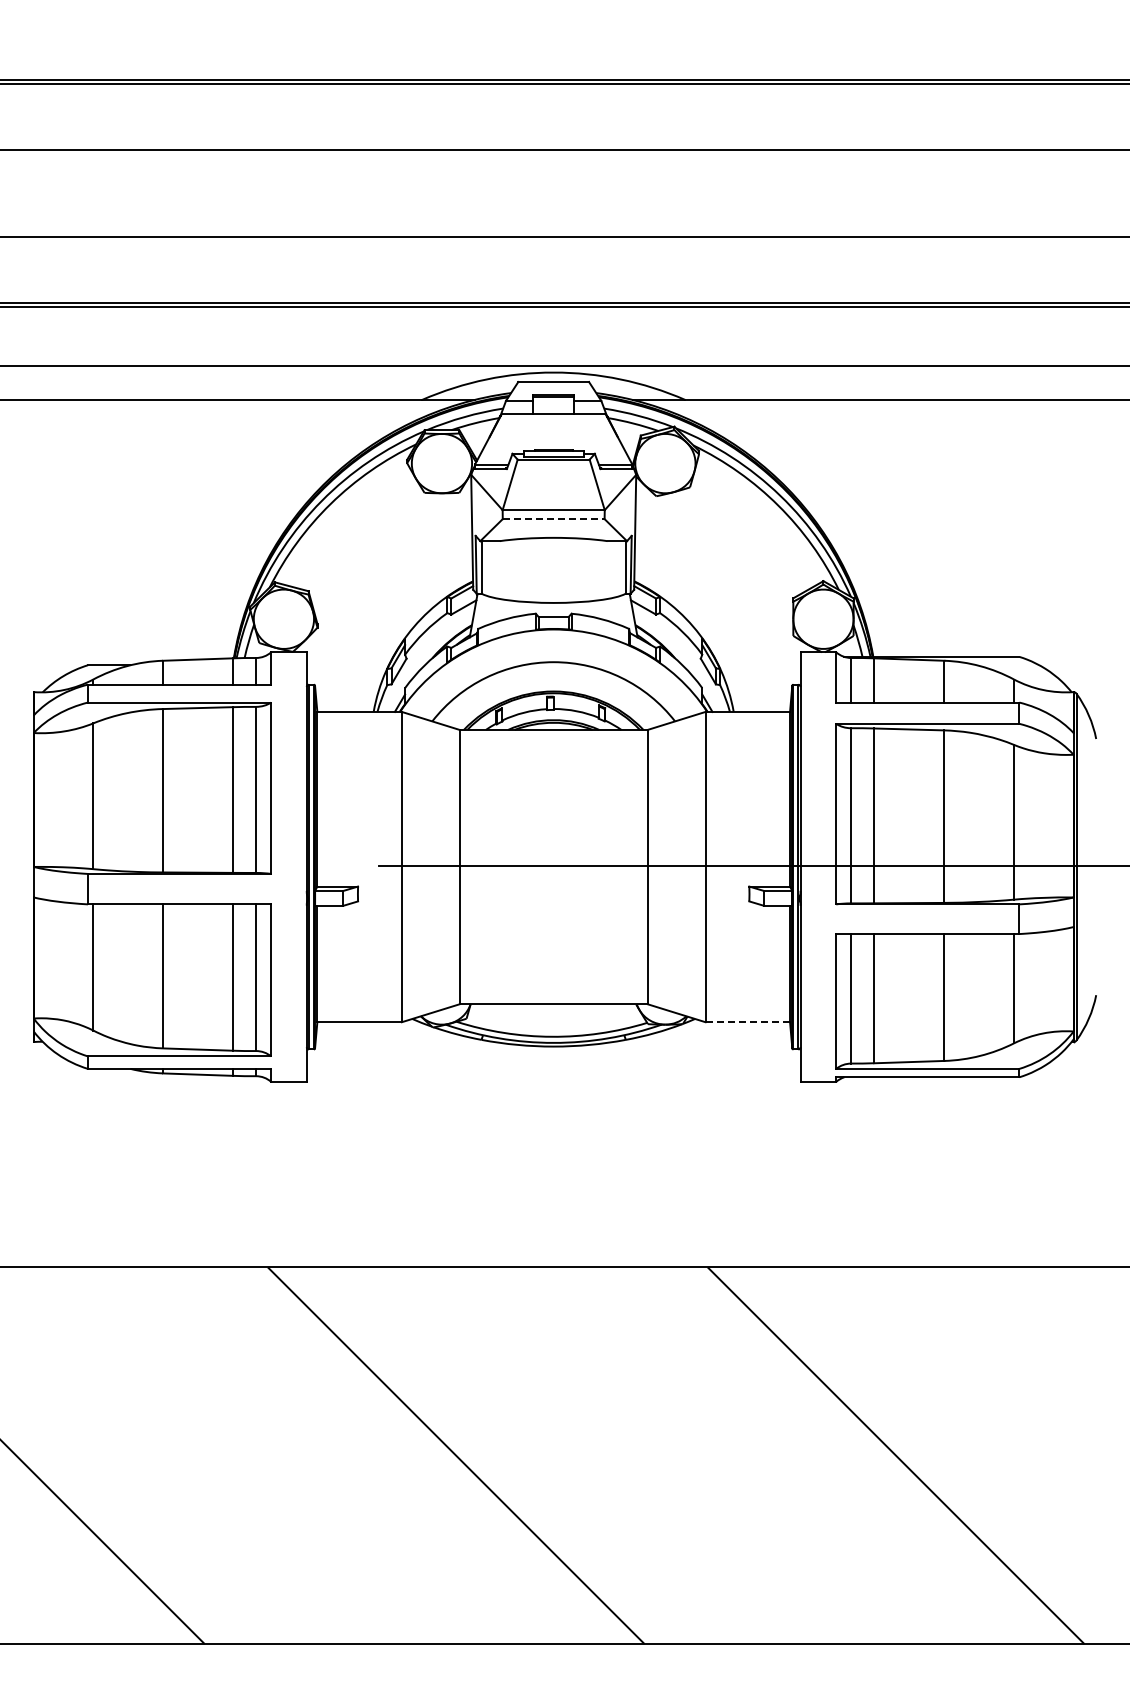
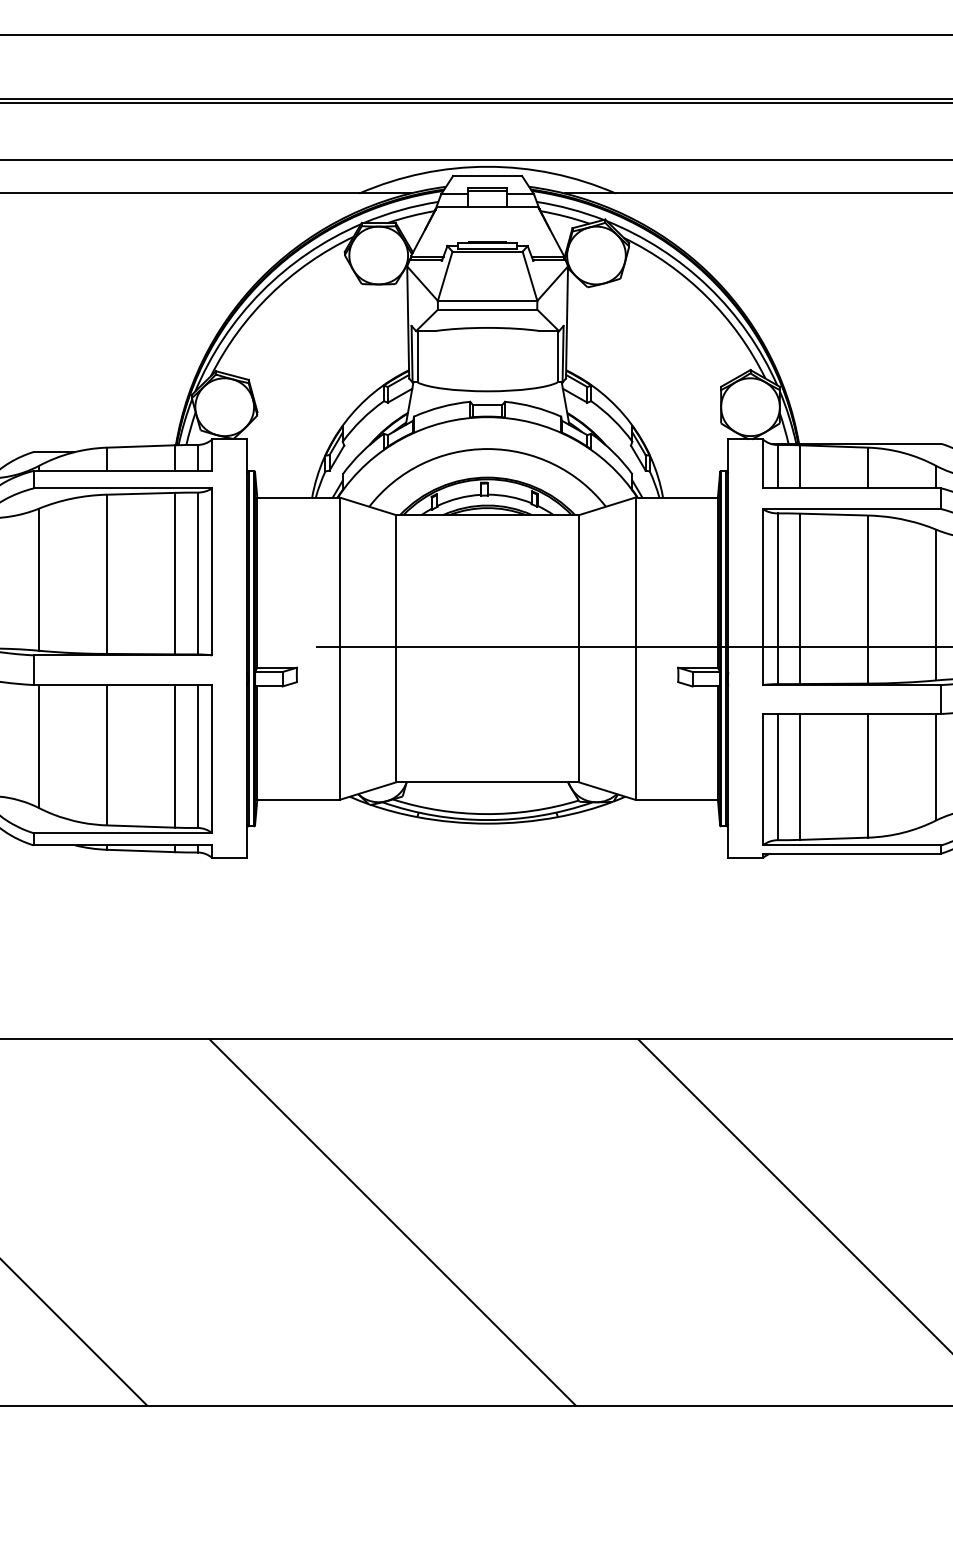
line: (553, 519) -> (487, 310), dashed -> solid
line: (748, 1022) -> (677, 800), dashed -> solid

